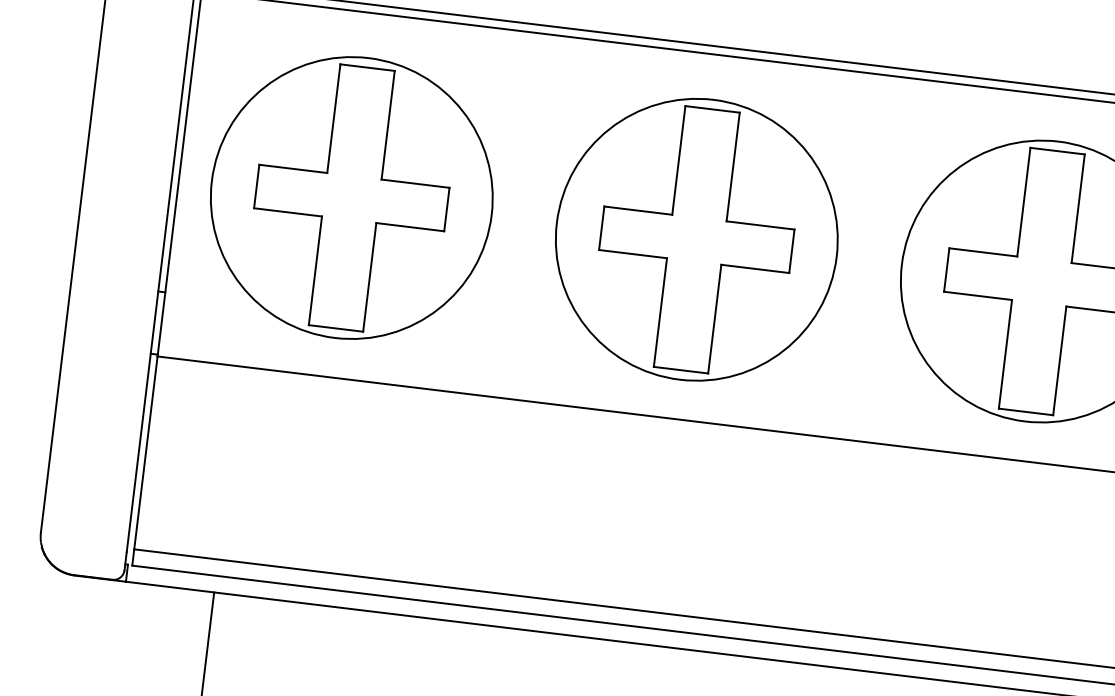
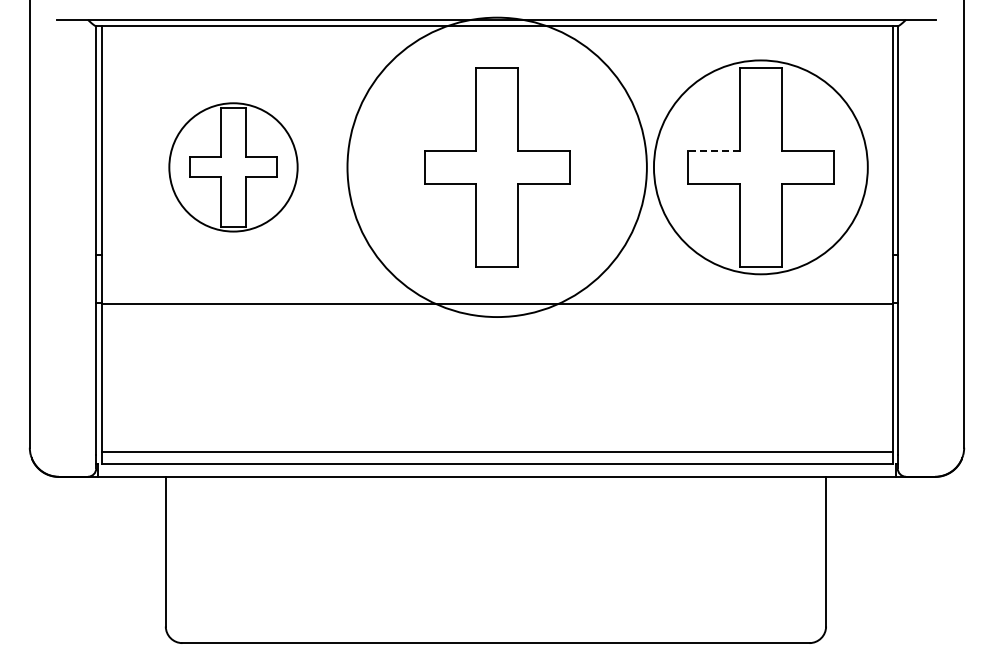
part: (351, 198) -> (233, 167), size x0.6
circle: (697, 239) -> (497, 167), size x1.4
line: (983, 252) -> (714, 150), solid -> dashed

